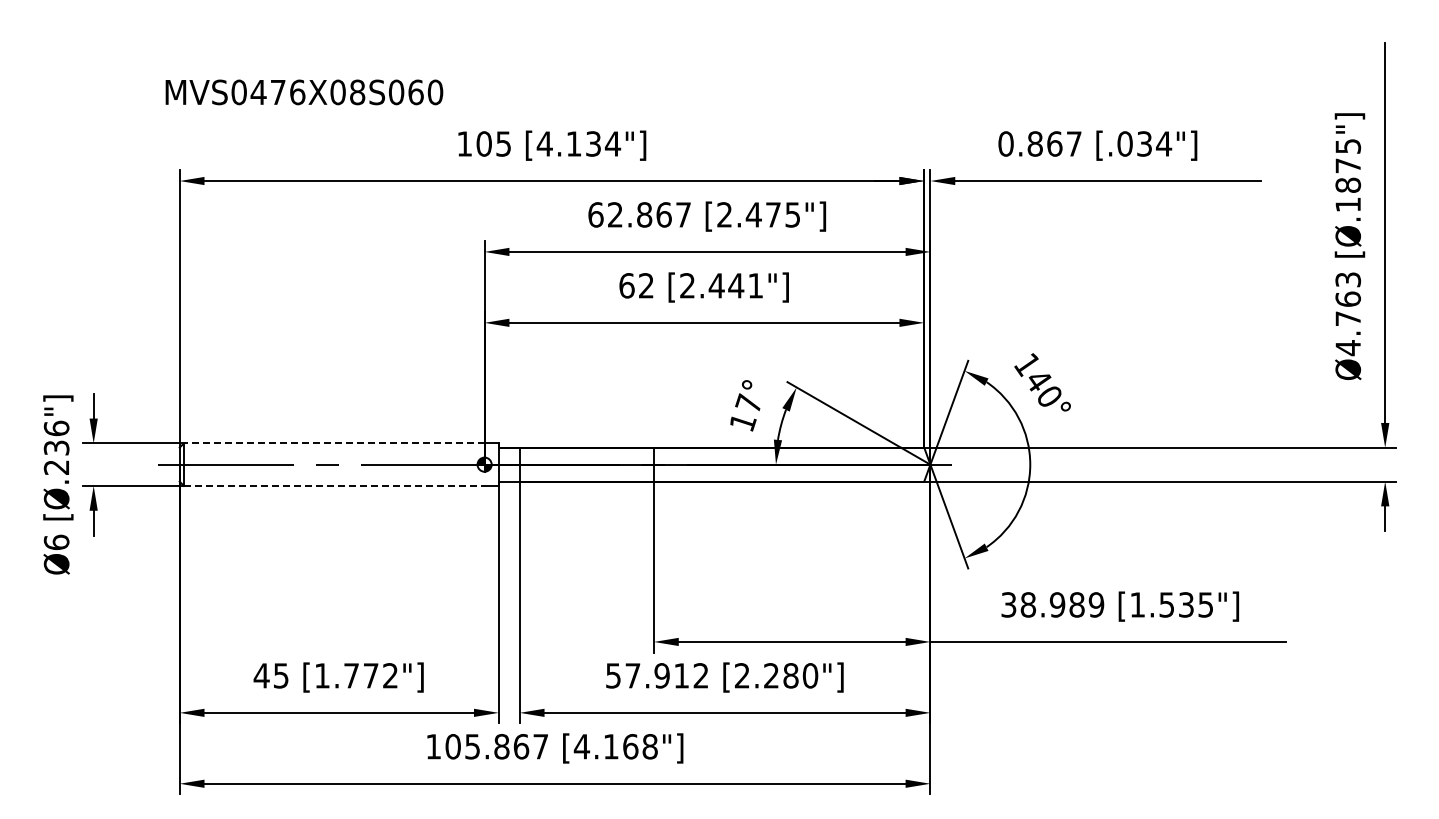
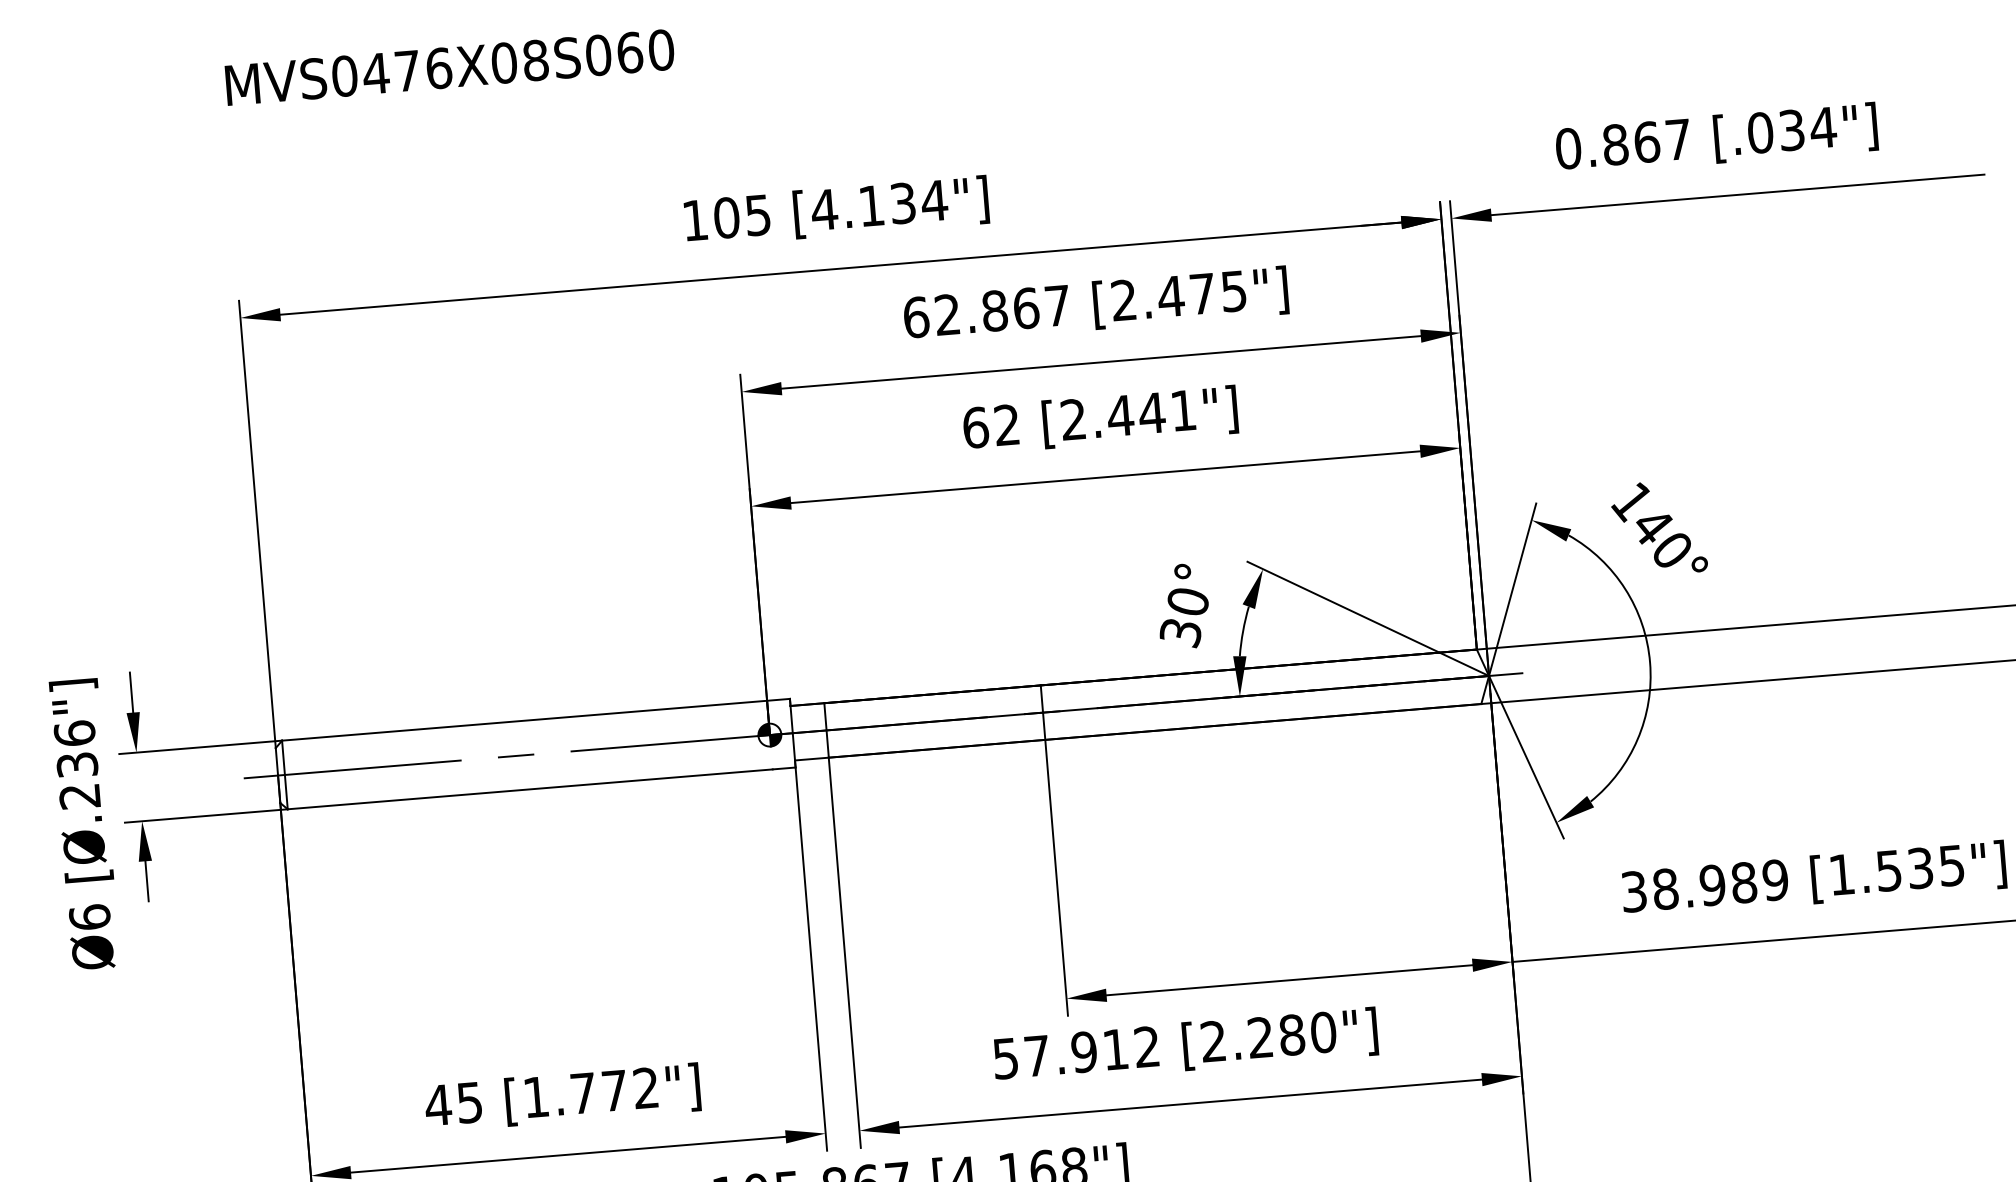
text: (304, 92) -> (450, 67), moved
text: (745, 412) -> (1183, 616), 17° -> 30°
line: (333, 443) -> (523, 720), dashed -> solid
line: (334, 485) -> (530, 788), dashed -> solid

